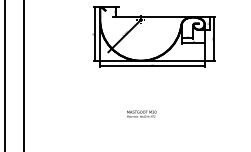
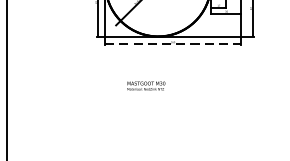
line: (152, 66) -> (173, 43), solid -> dashed
text: (141, 113) -> (146, 85), moved

